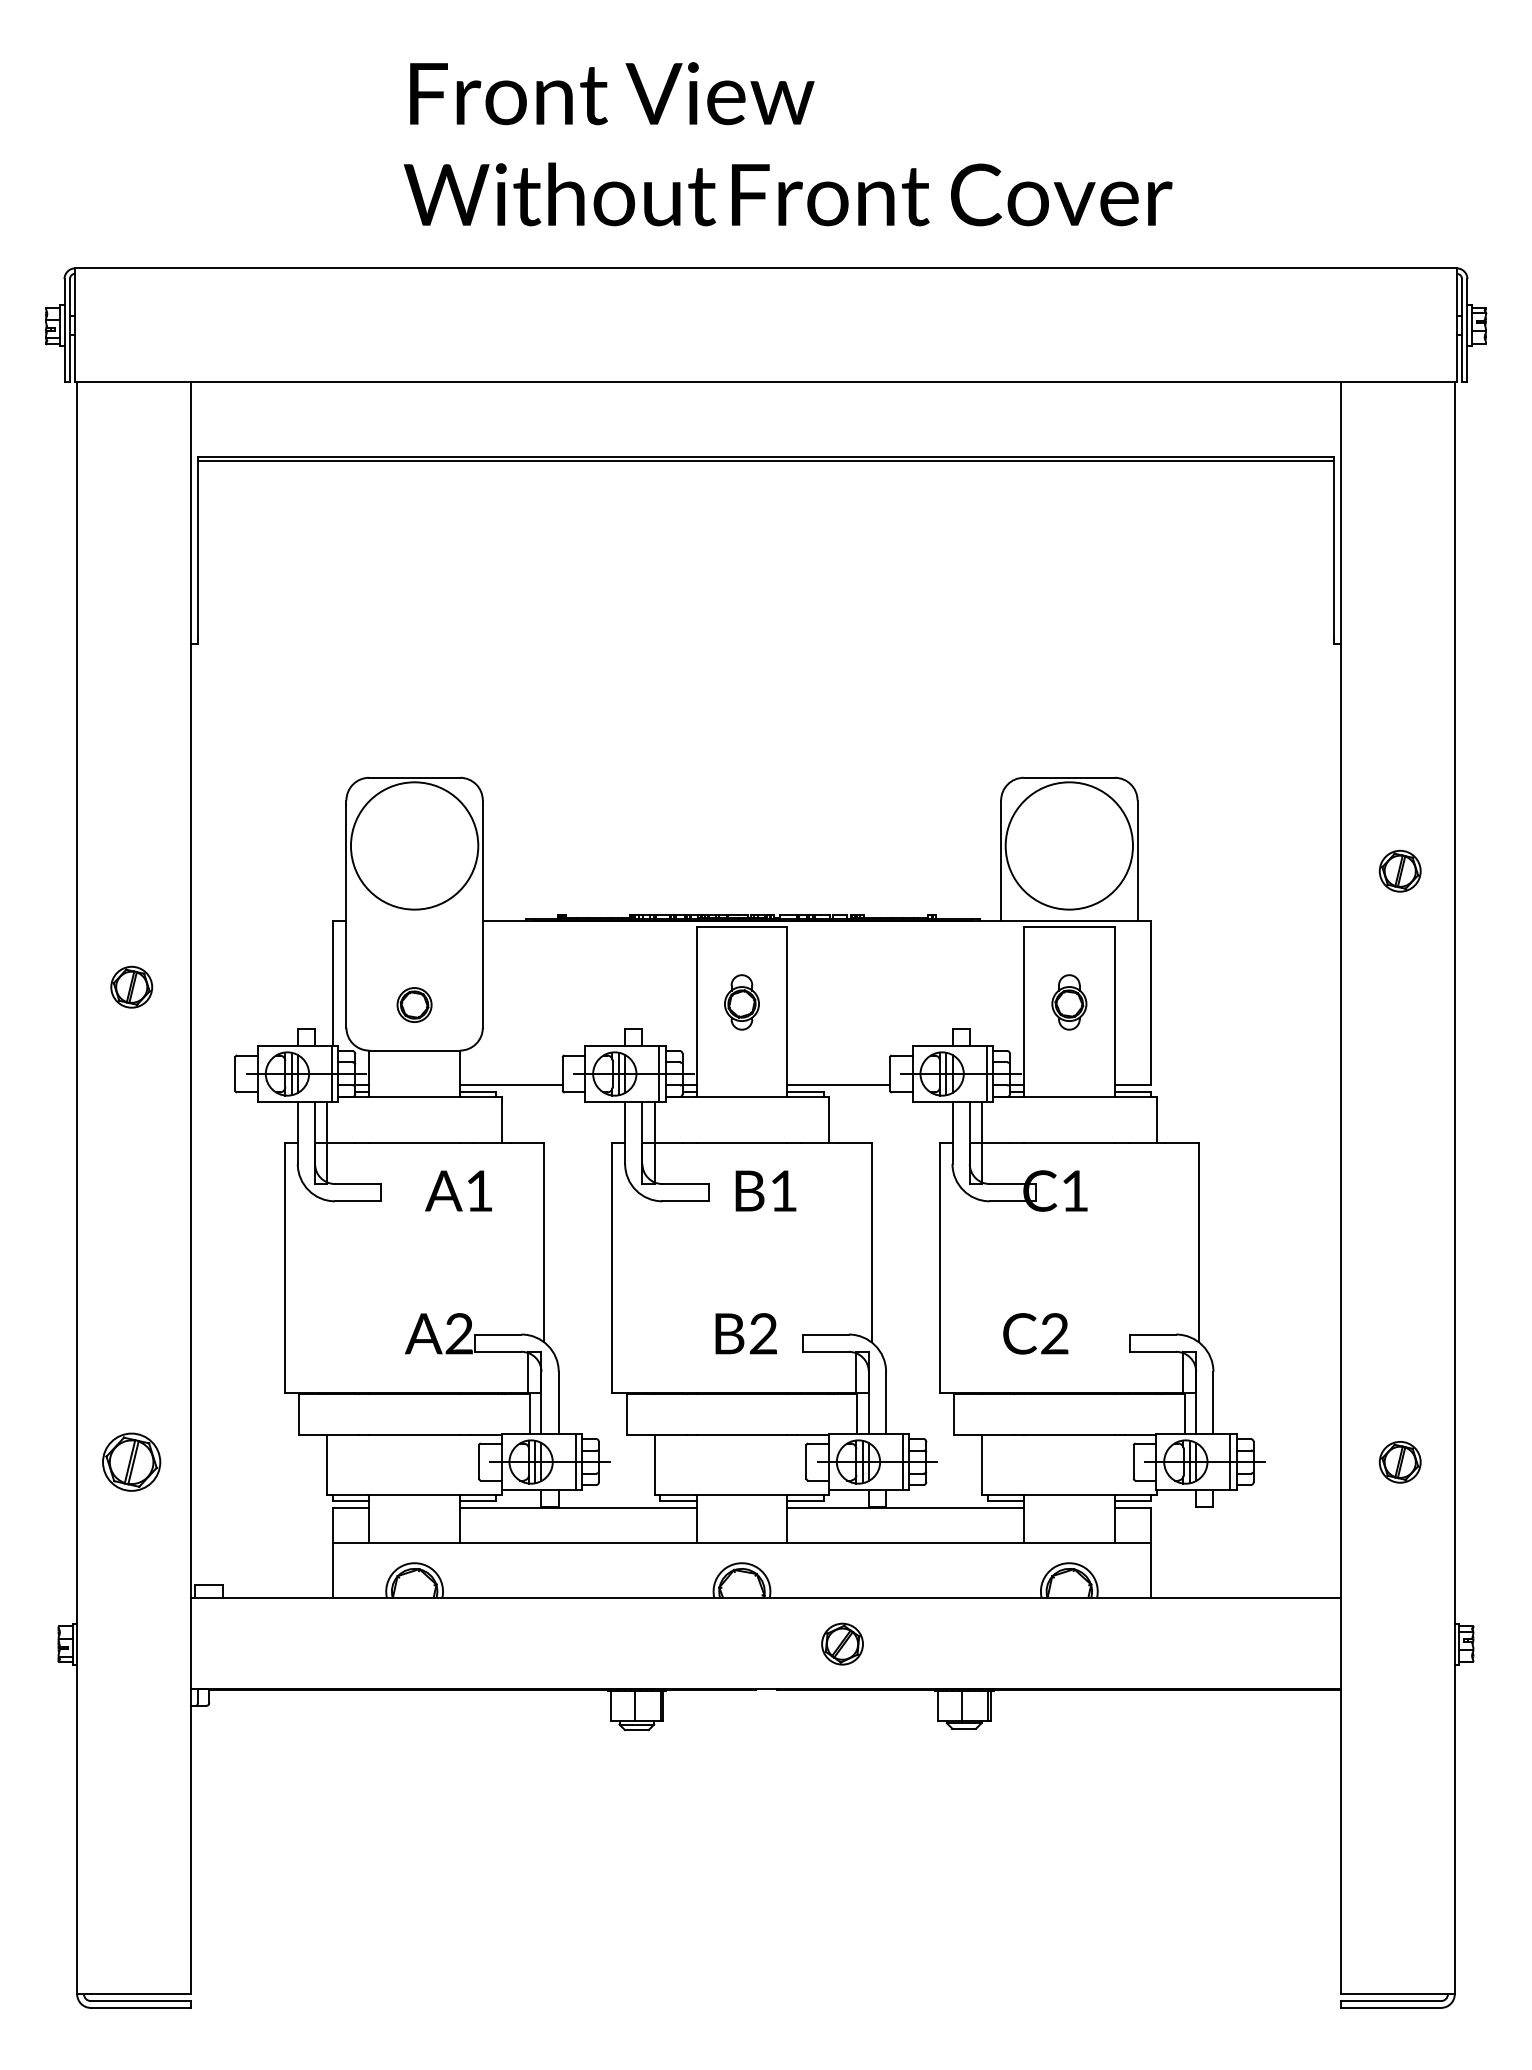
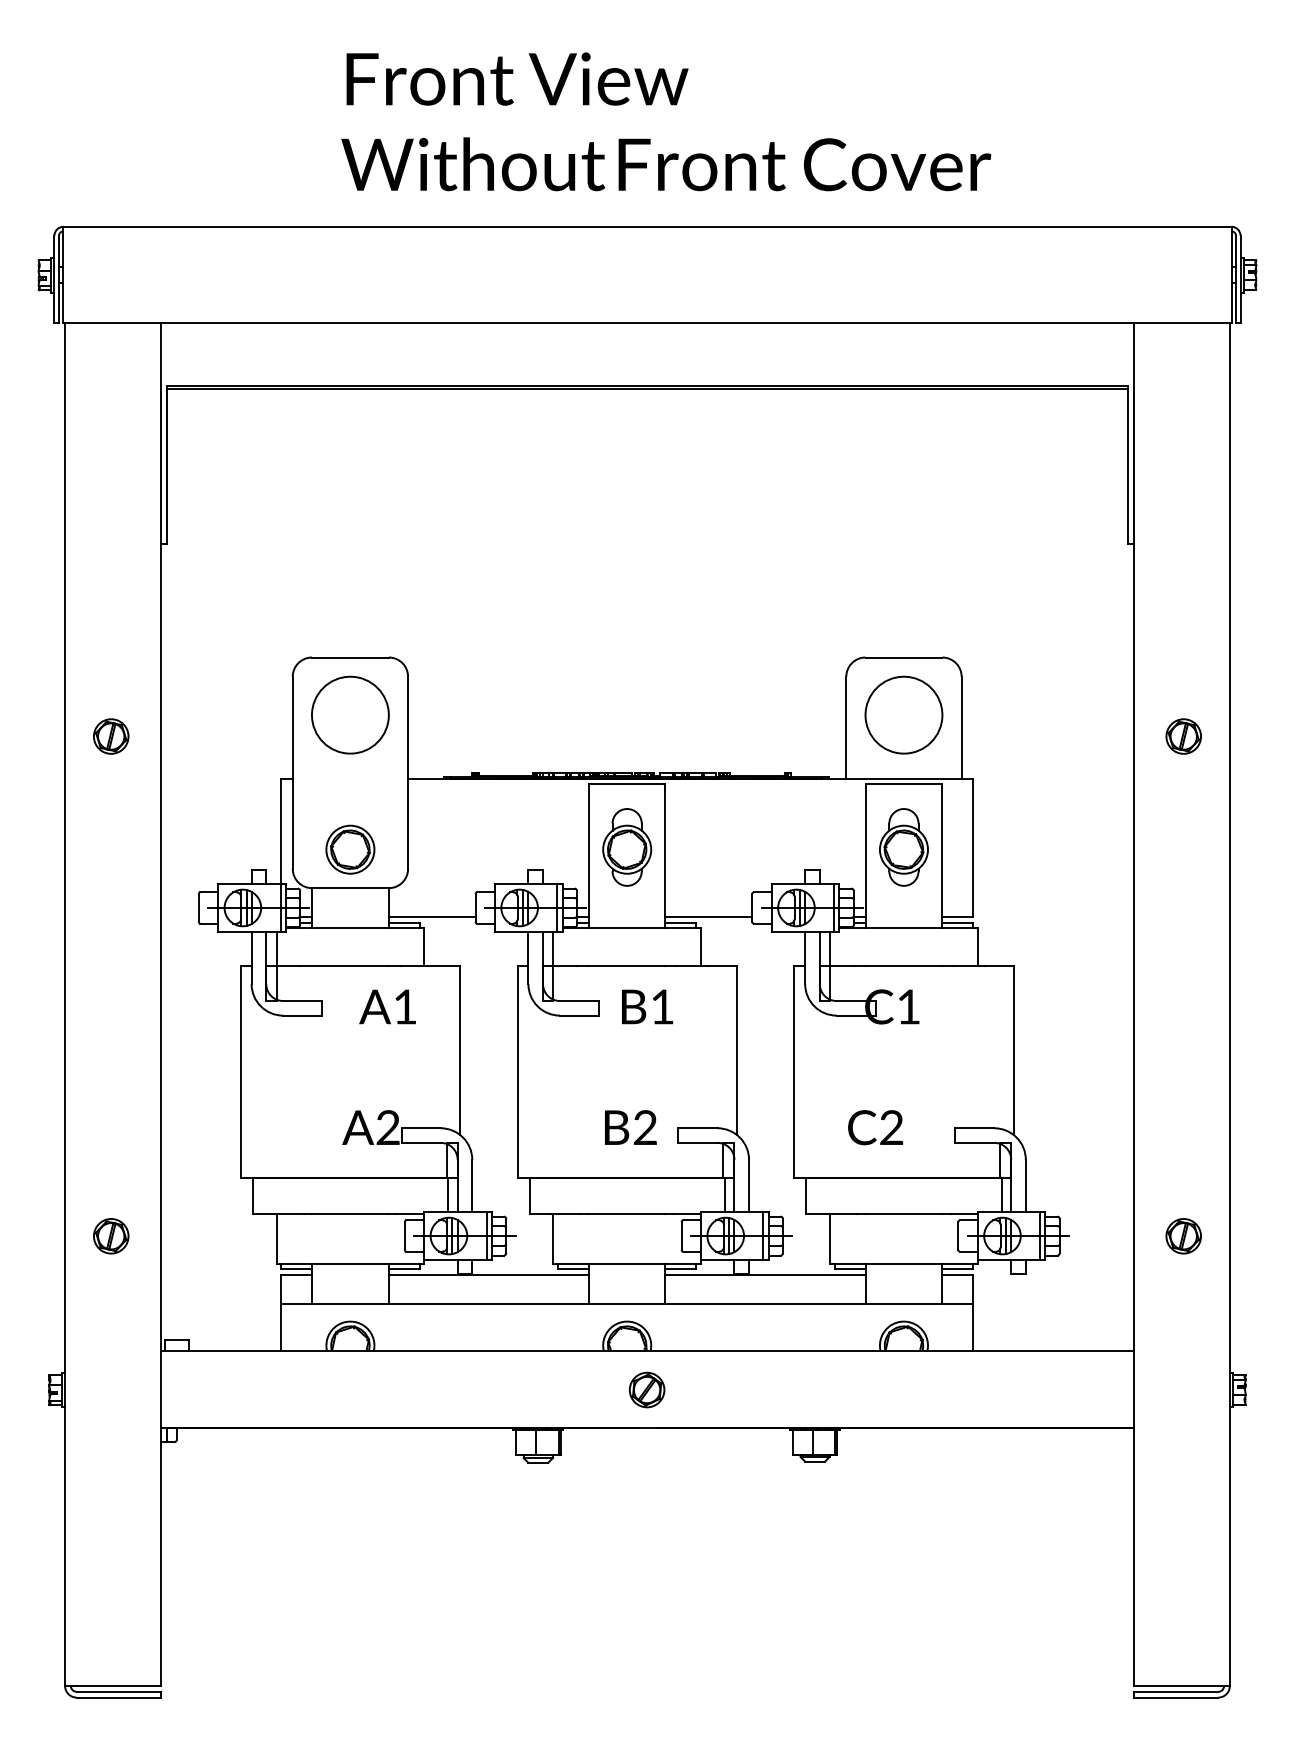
circle: (414, 845) -> (350, 714), size x0.71
circle: (1068, 845) -> (903, 714), size x0.71
part: (131, 986) -> (111, 735), moved
part: (741, 1002) -> (626, 847), size x1.67
part: (1069, 1002) -> (904, 847), size x1.67
part: (414, 1004) -> (350, 849), size x1.67
part: (131, 1462) -> (111, 1236), size x0.71
part: (842, 1643) -> (647, 1389), moved

